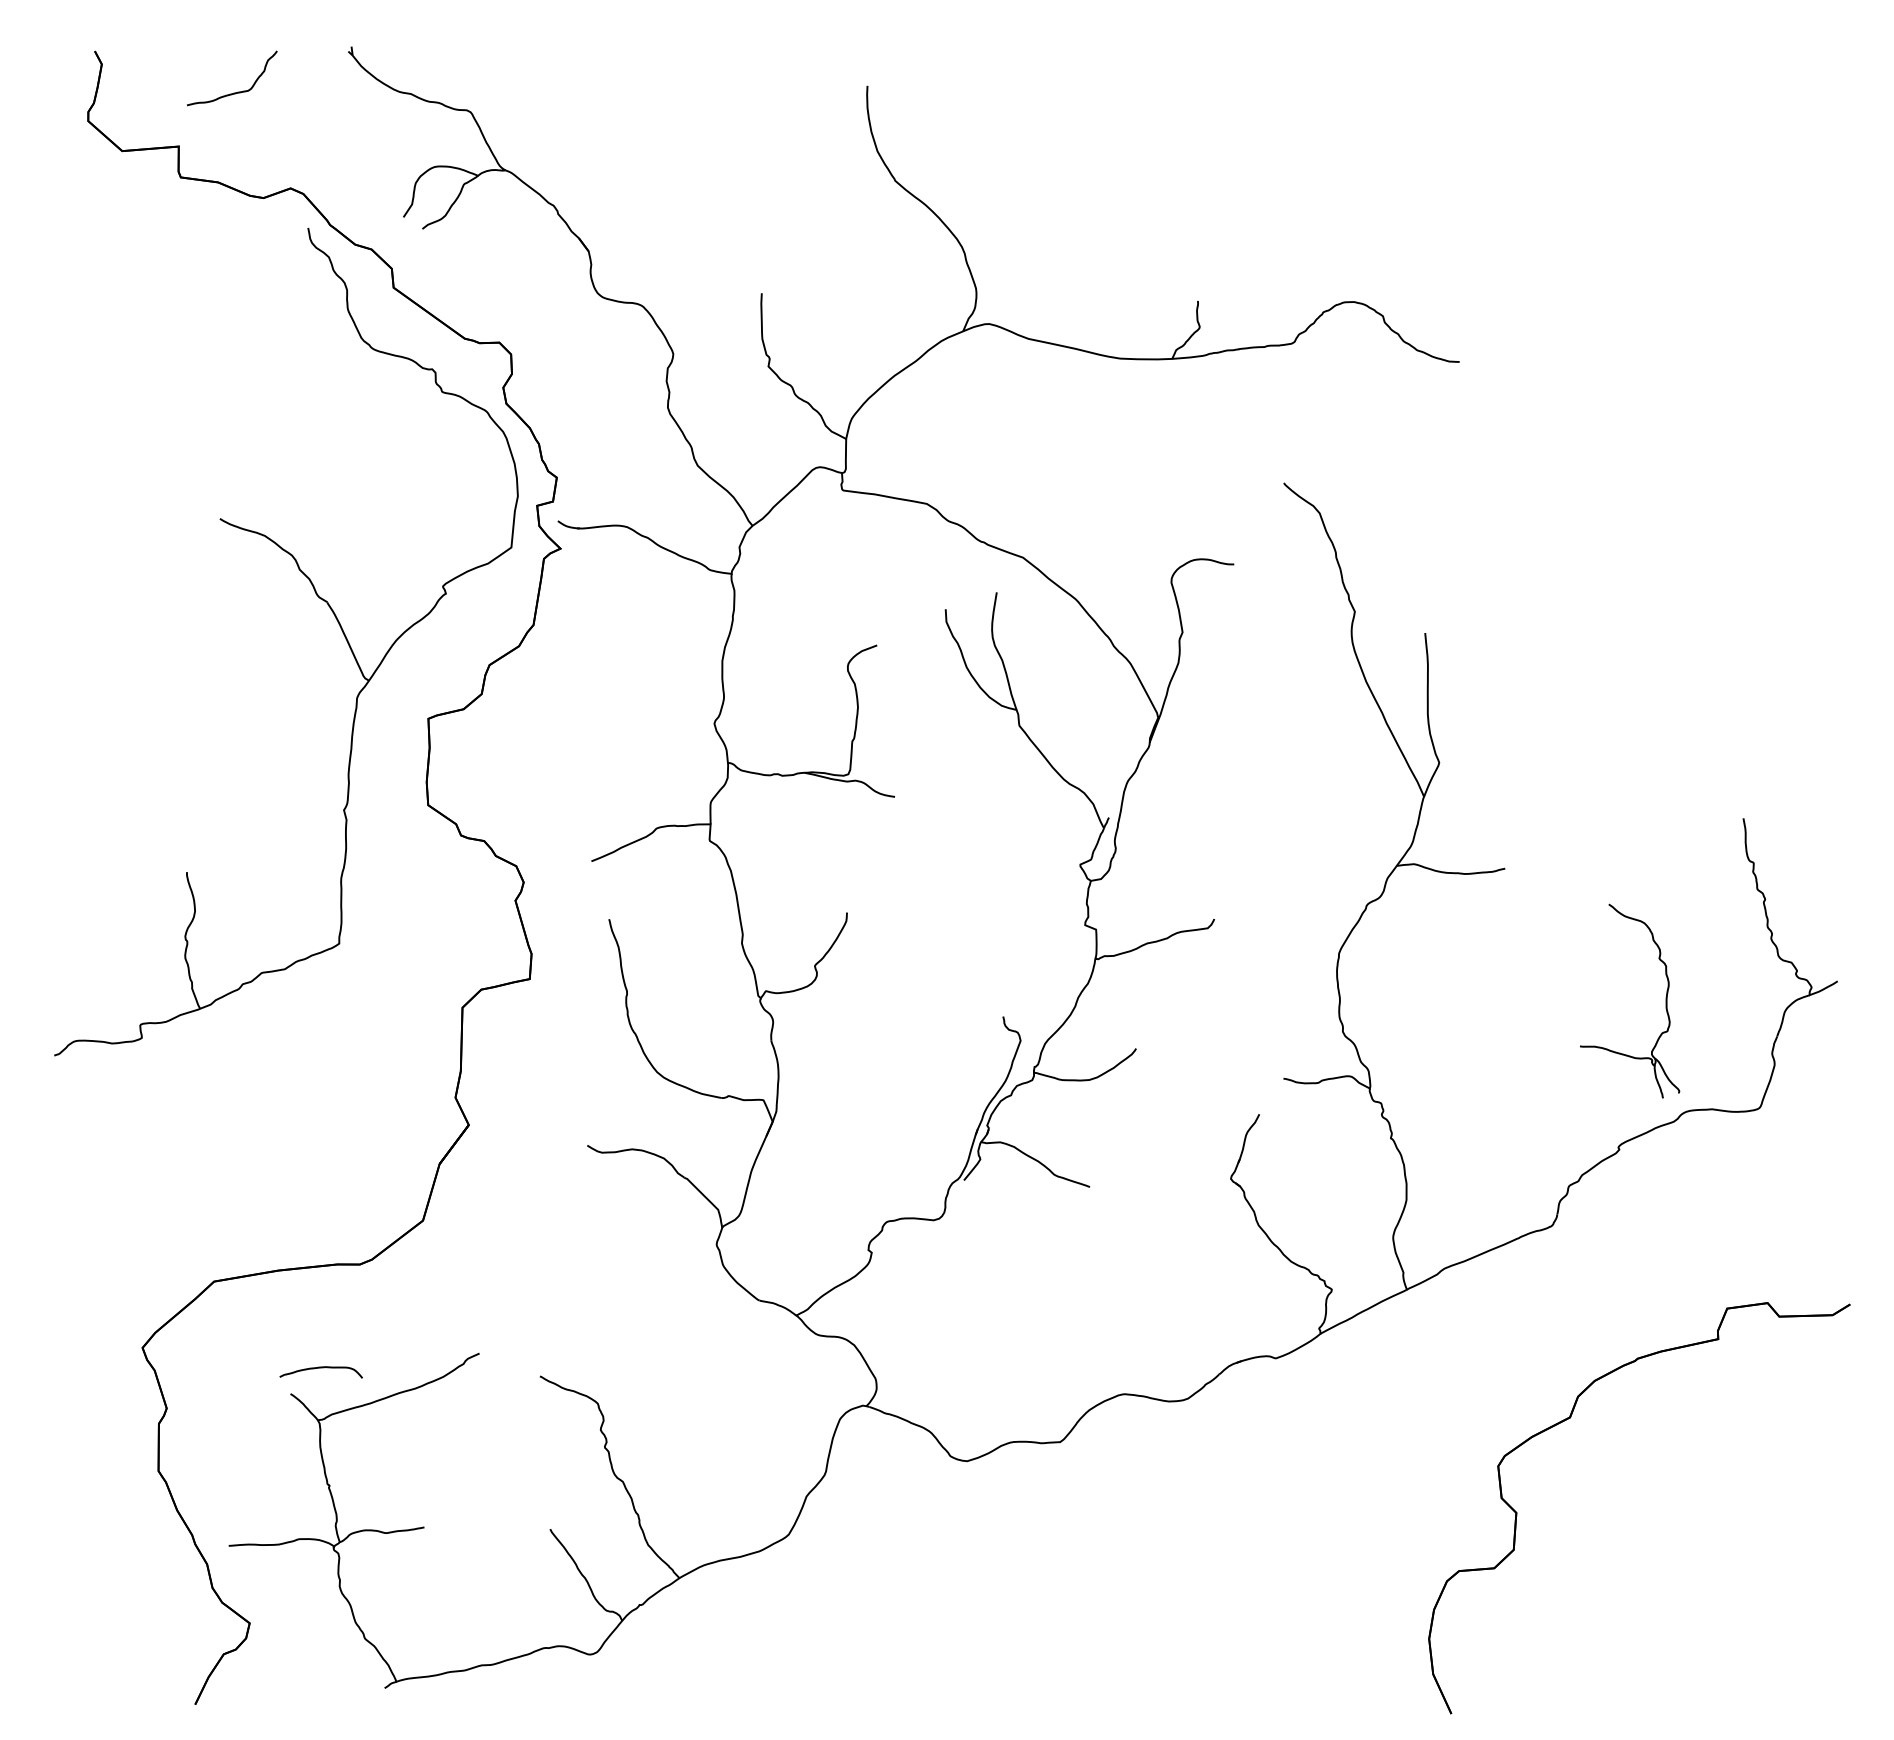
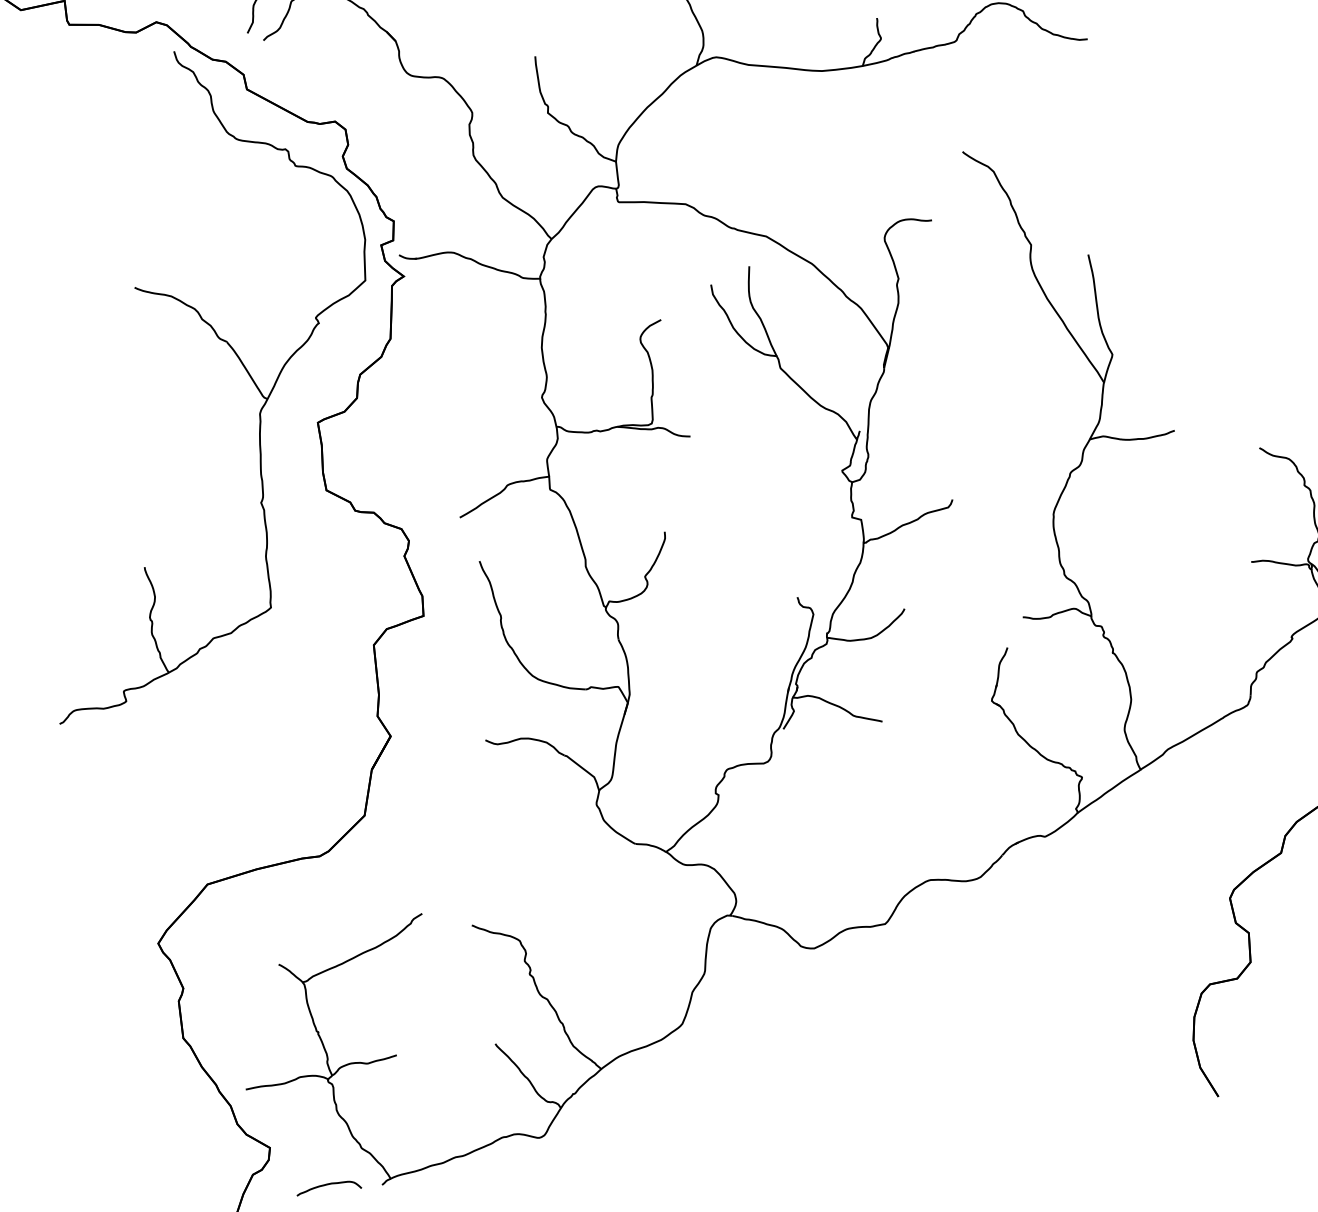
curve: (320, 1368) -> (327, 1185), moved

